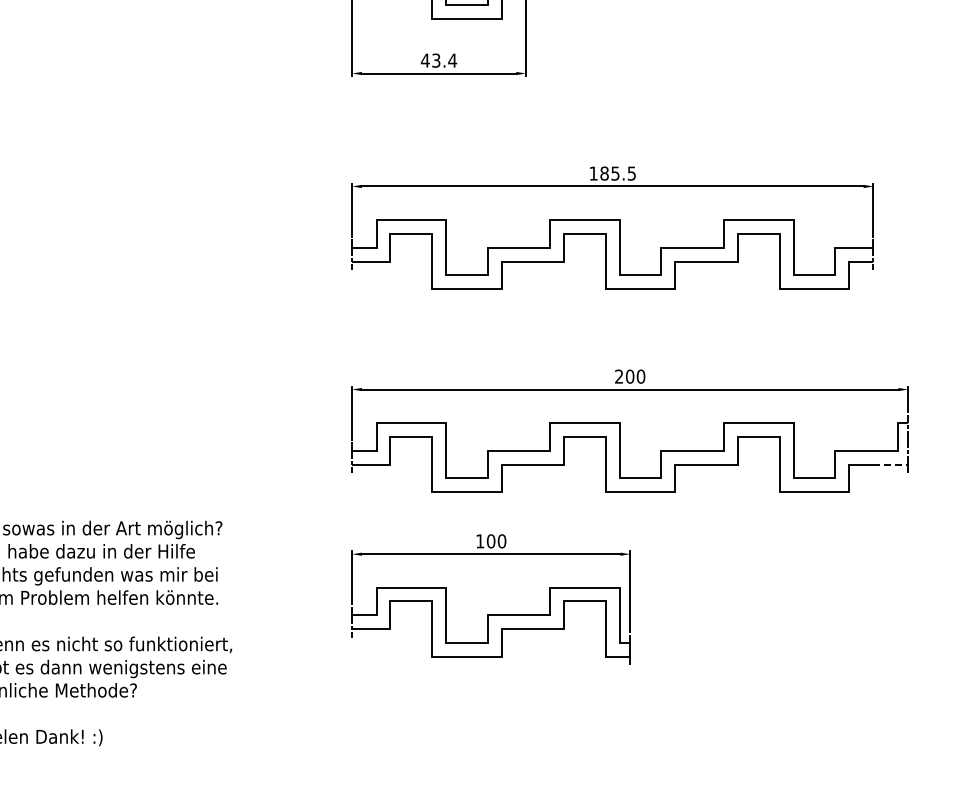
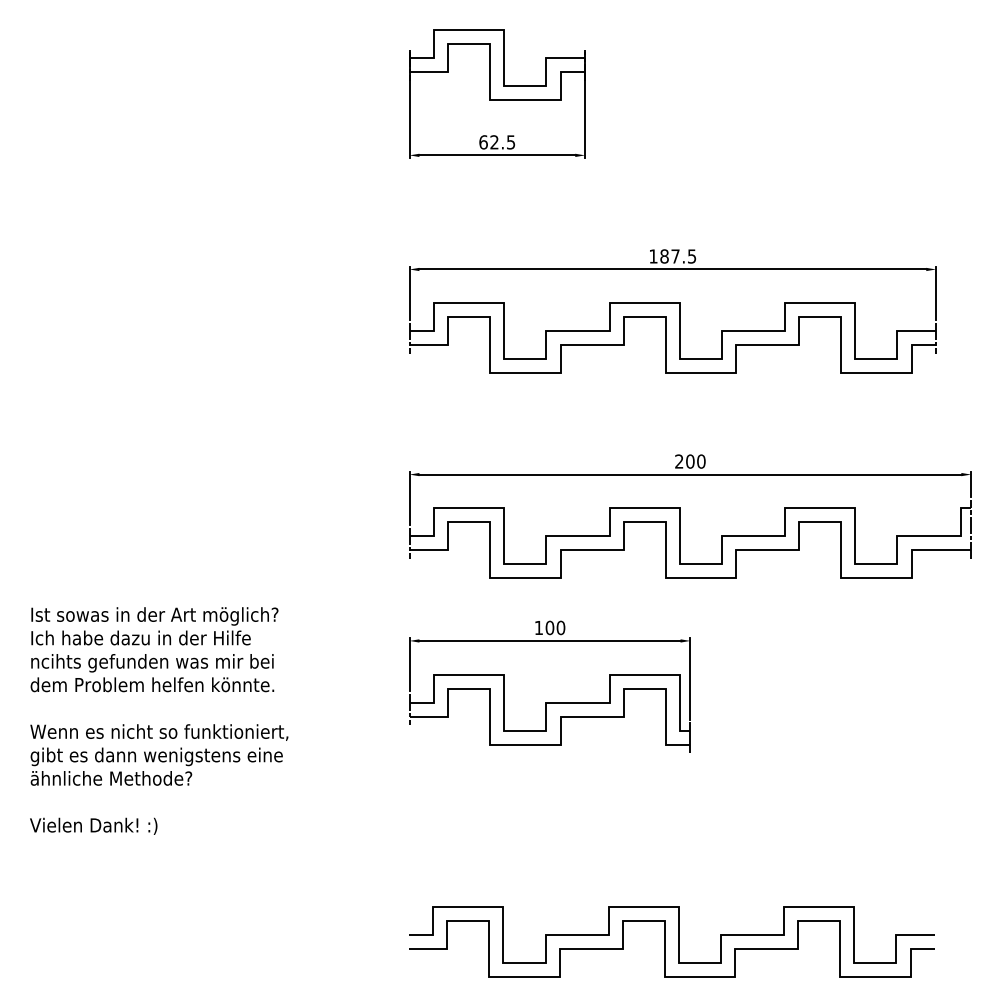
text: (439, 60) -> (497, 142), 43.4 -> 62.5
text: (615, 173) -> (675, 256), 185.5 -> 187.5
line: (890, 464) -> (953, 550), dashed -> solid

